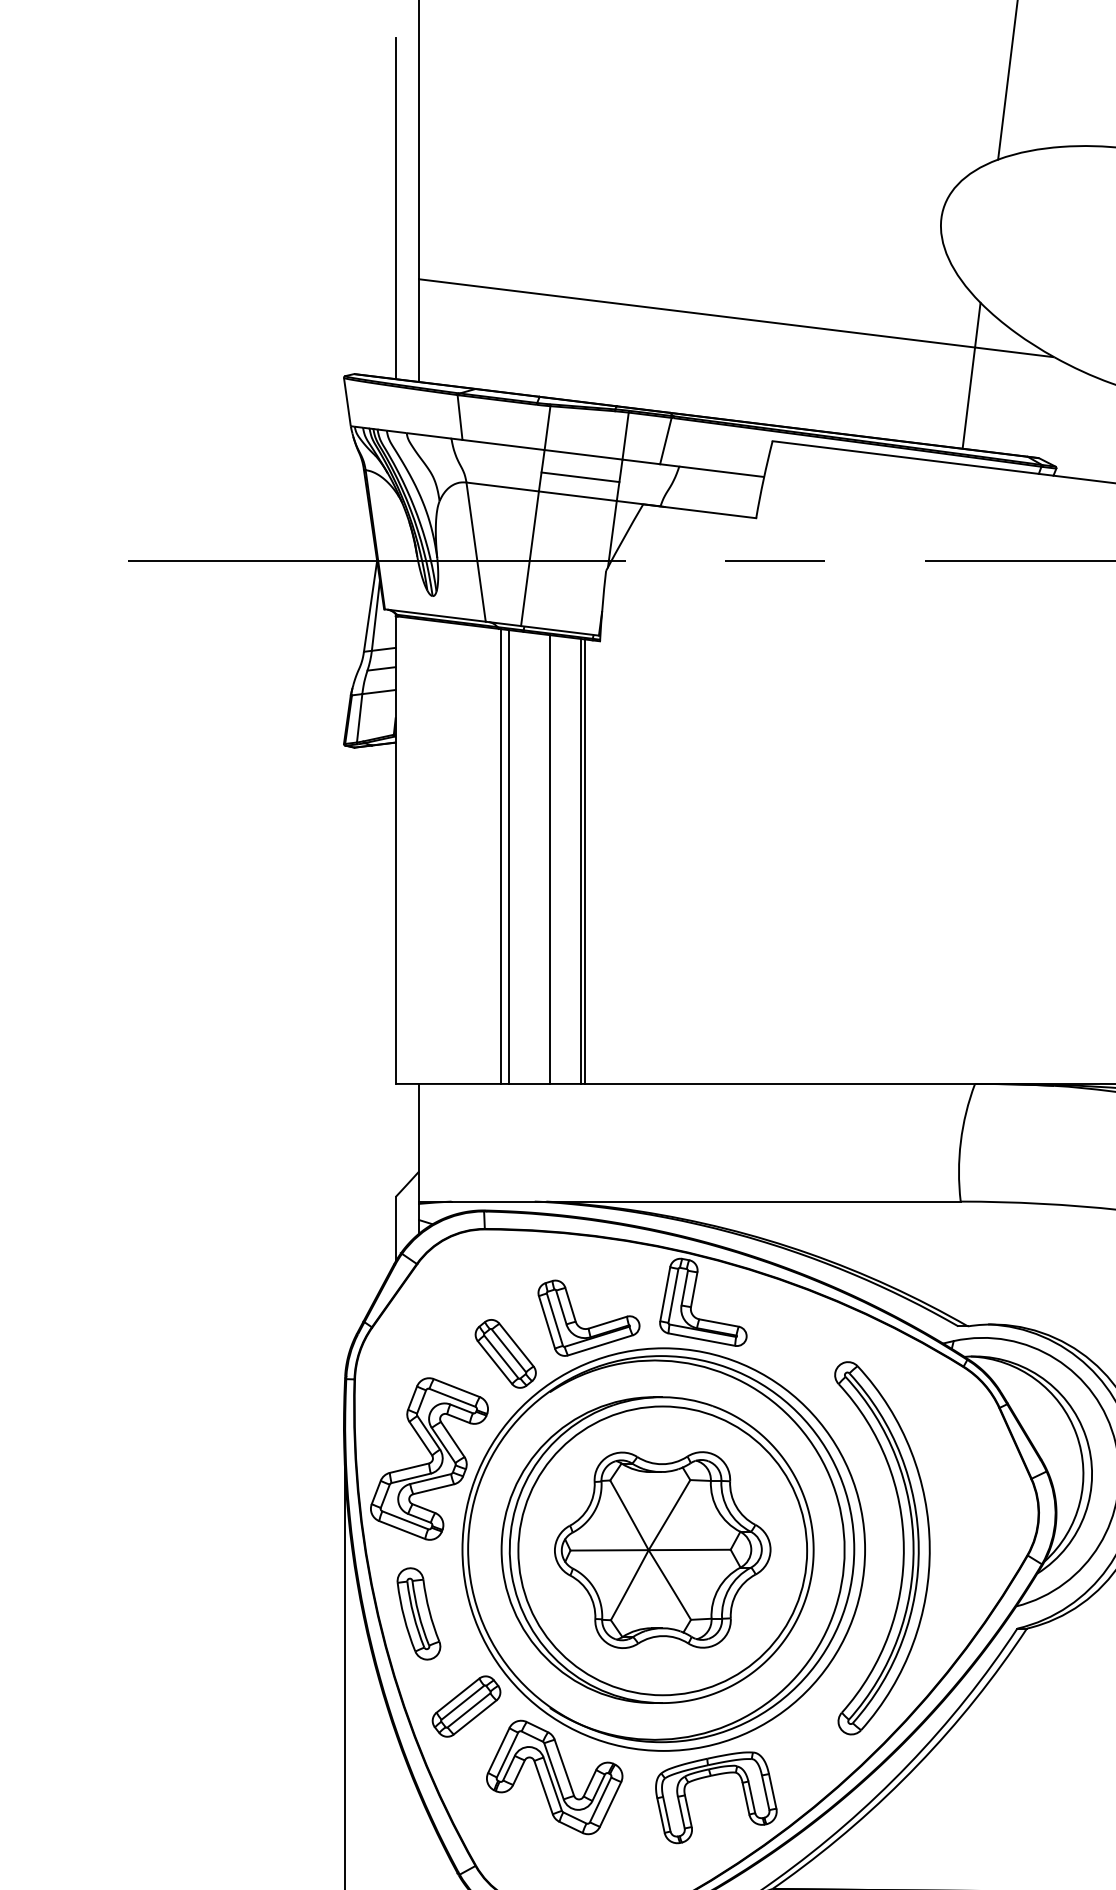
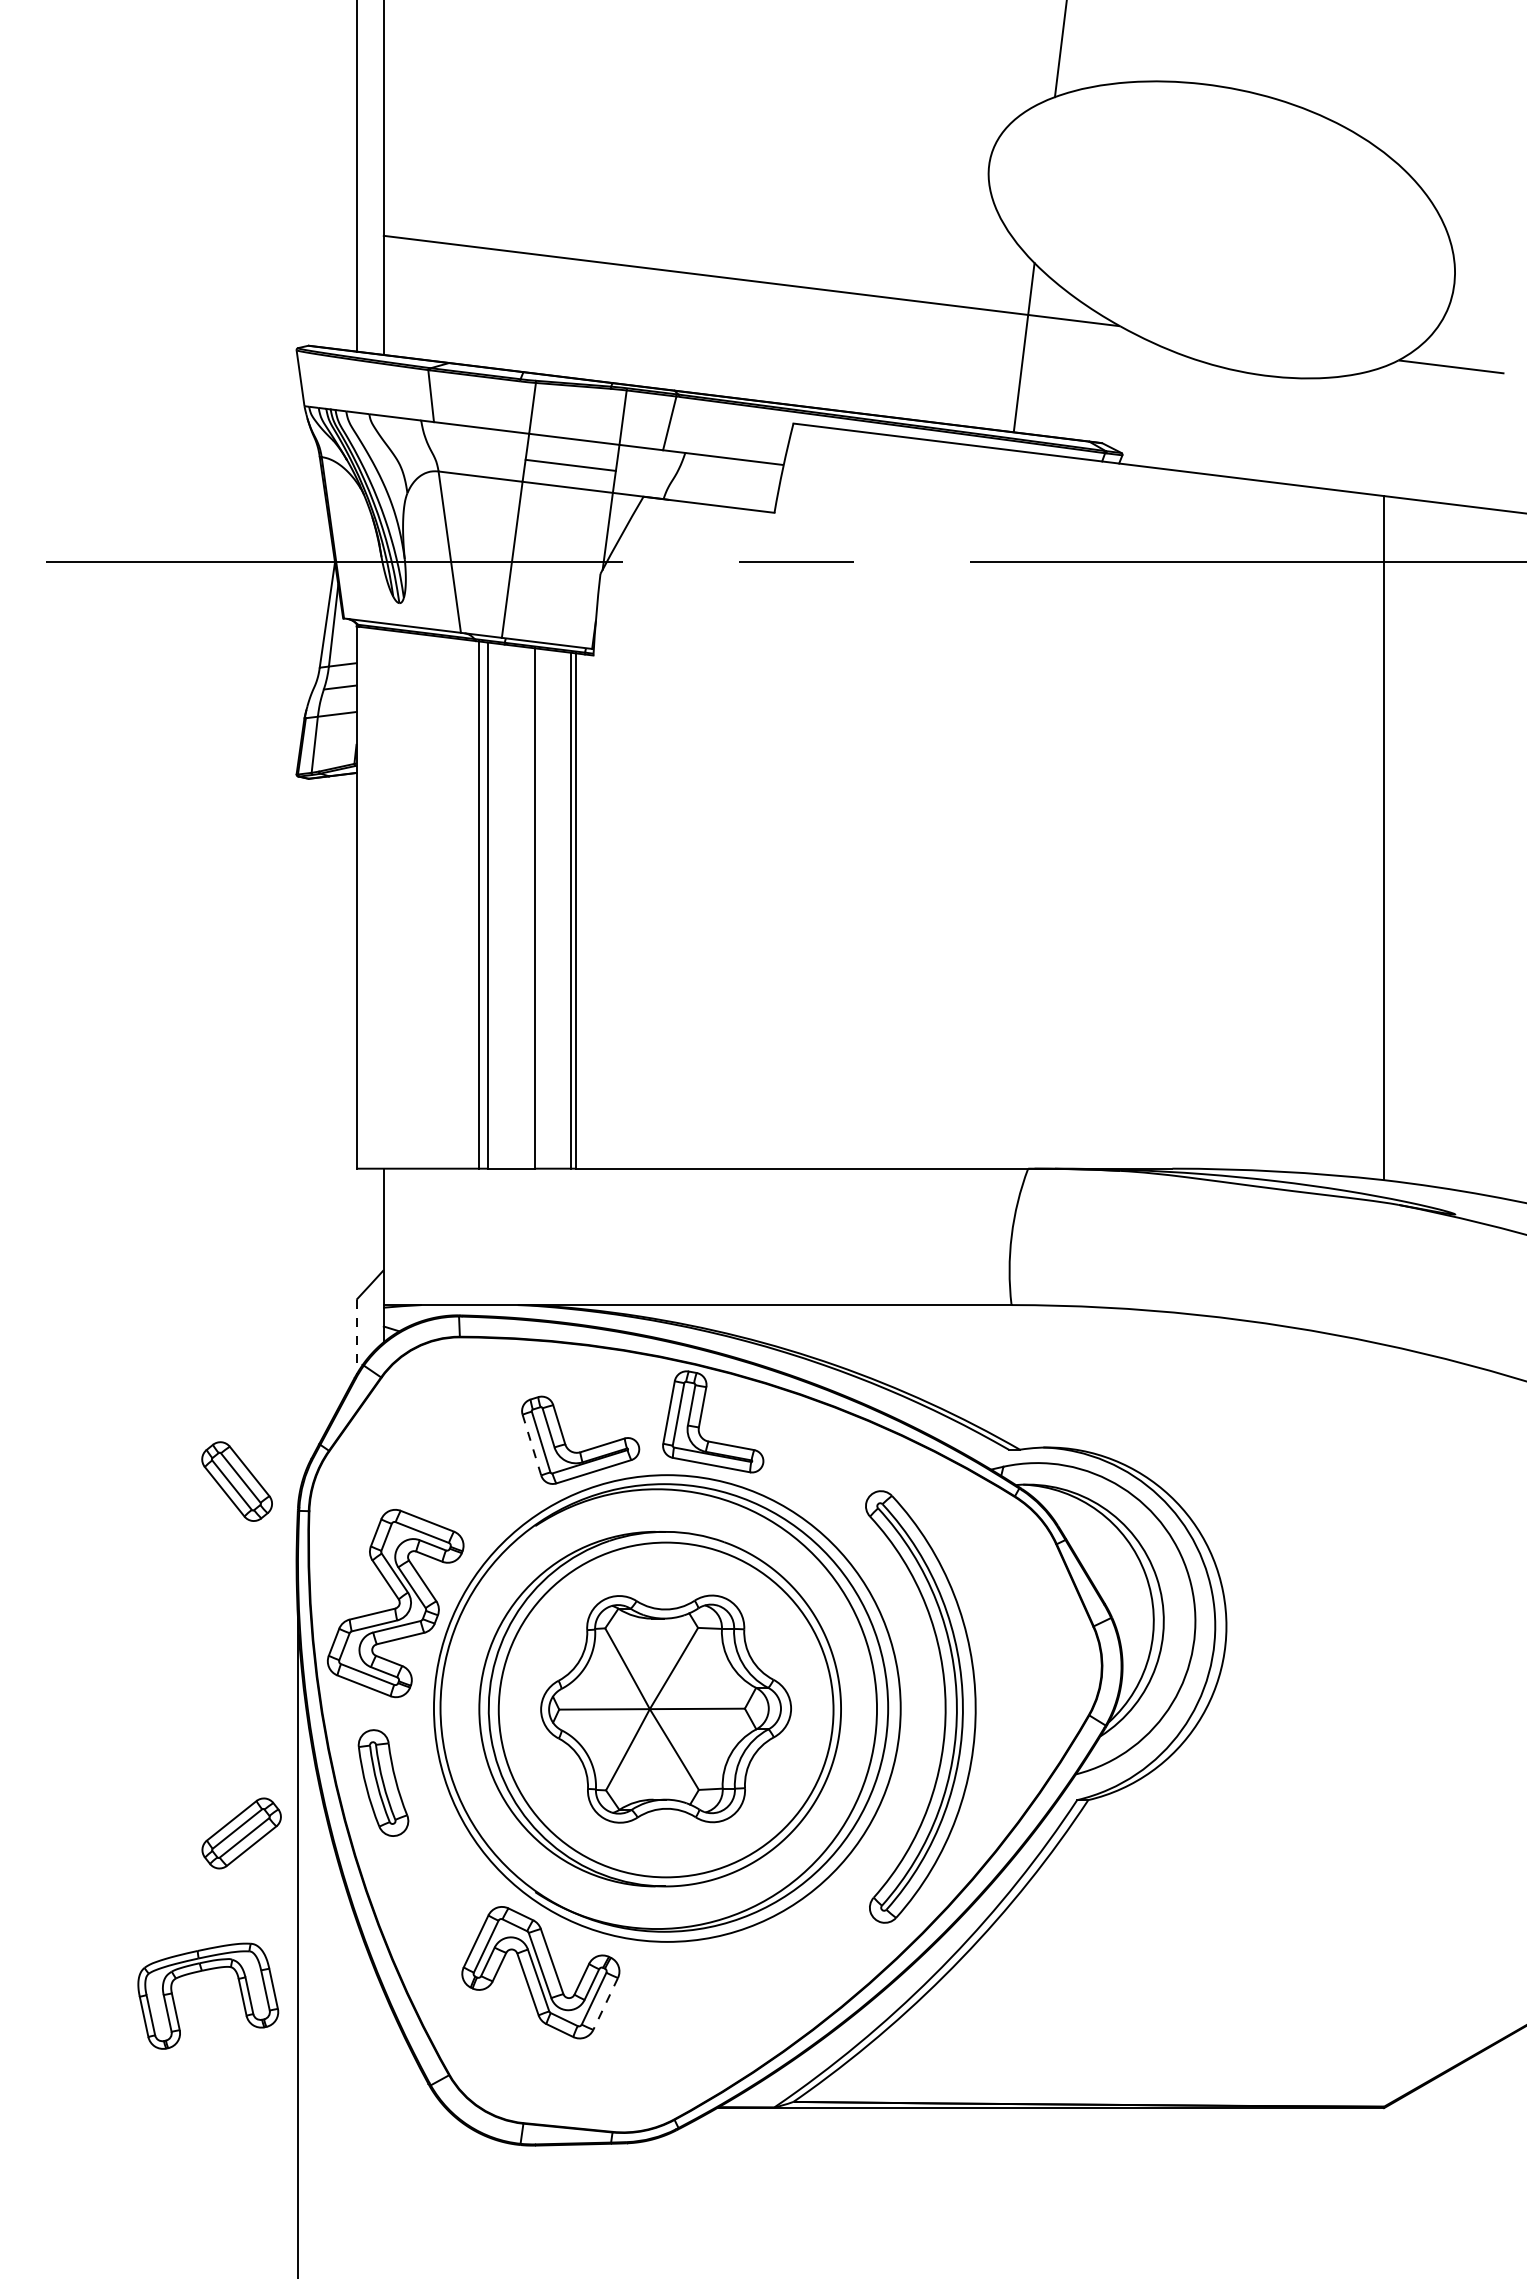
line: (395, 1229) -> (356, 1337), solid -> dashed
line: (546, 1322) -> (531, 1445), solid -> dashed
part: (505, 1353) -> (236, 1481), moved
part: (466, 1706) -> (241, 1833), moved
part: (713, 1776) -> (204, 1971), moved
line: (610, 1804) -> (605, 2003), solid -> dashed

